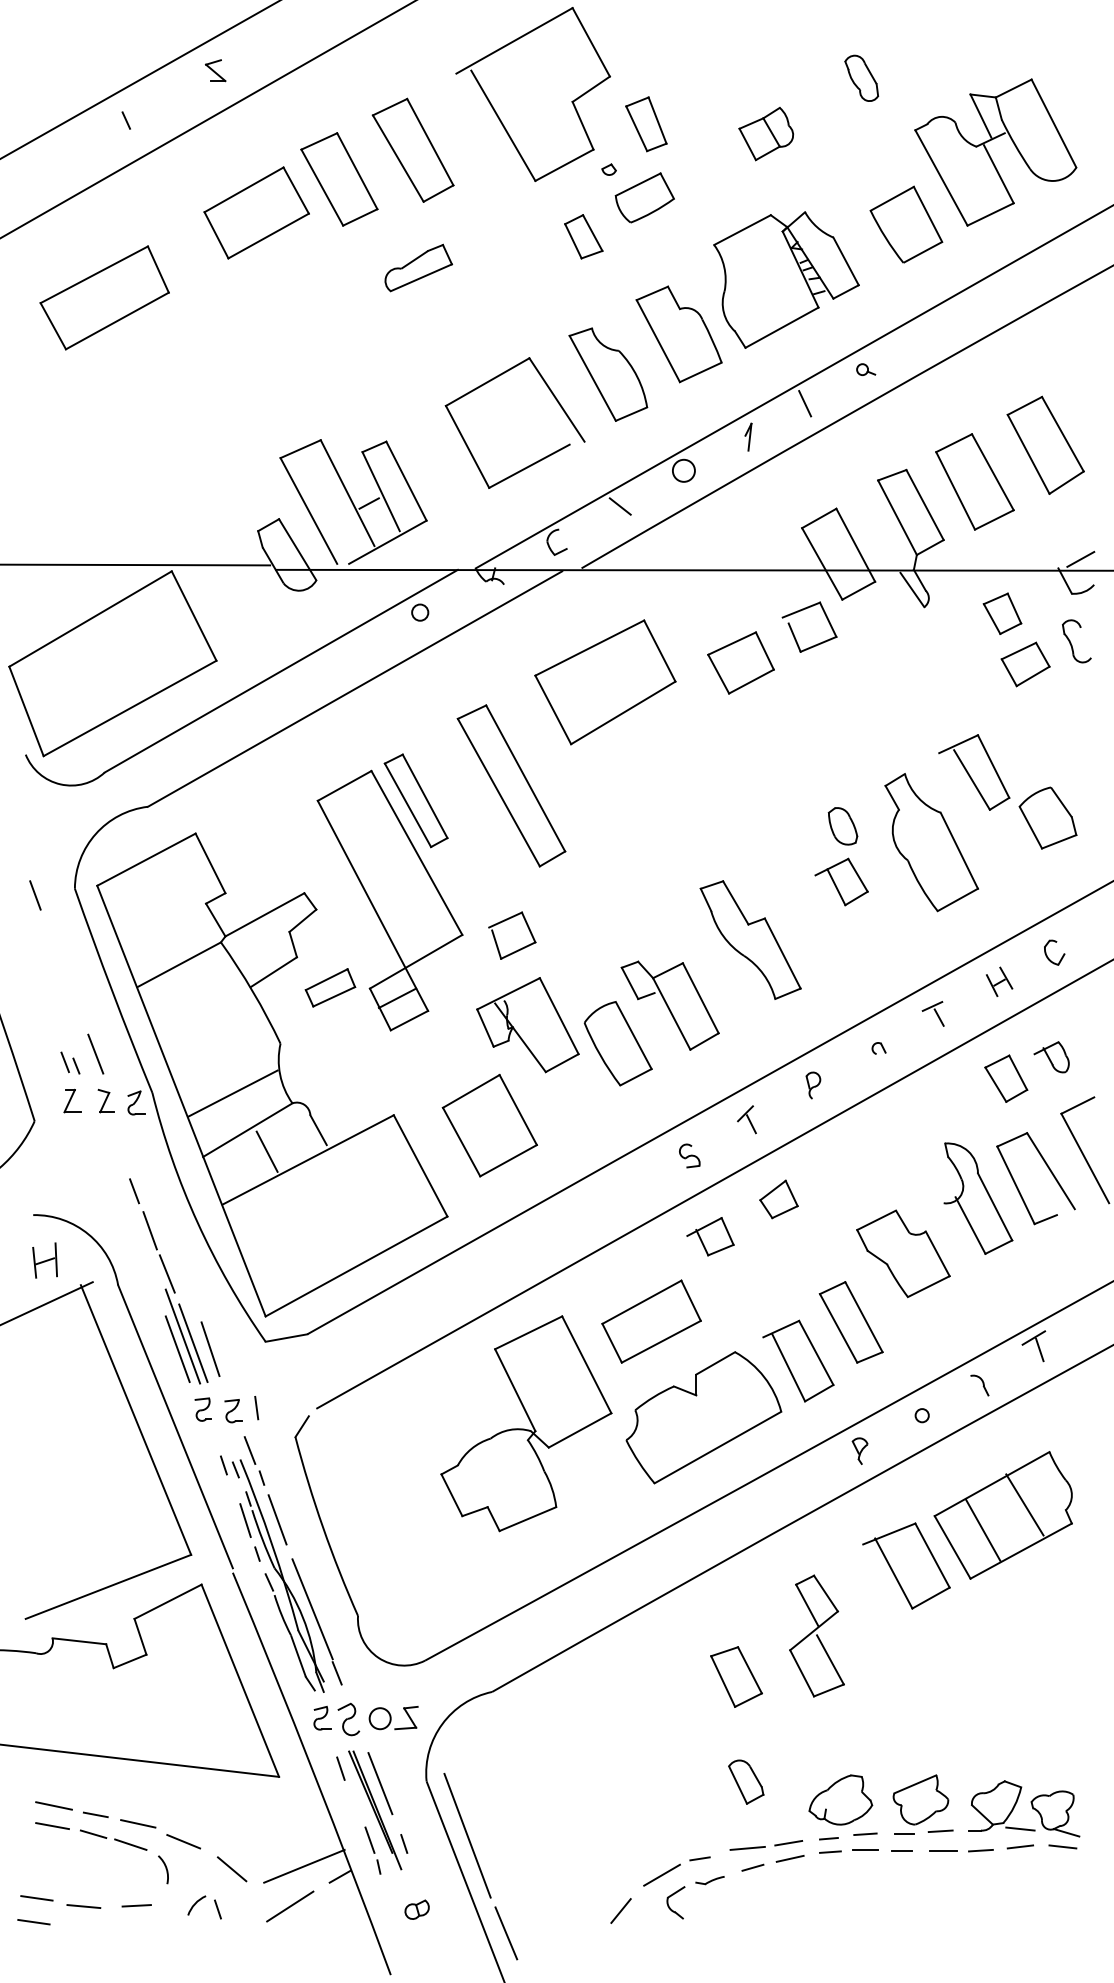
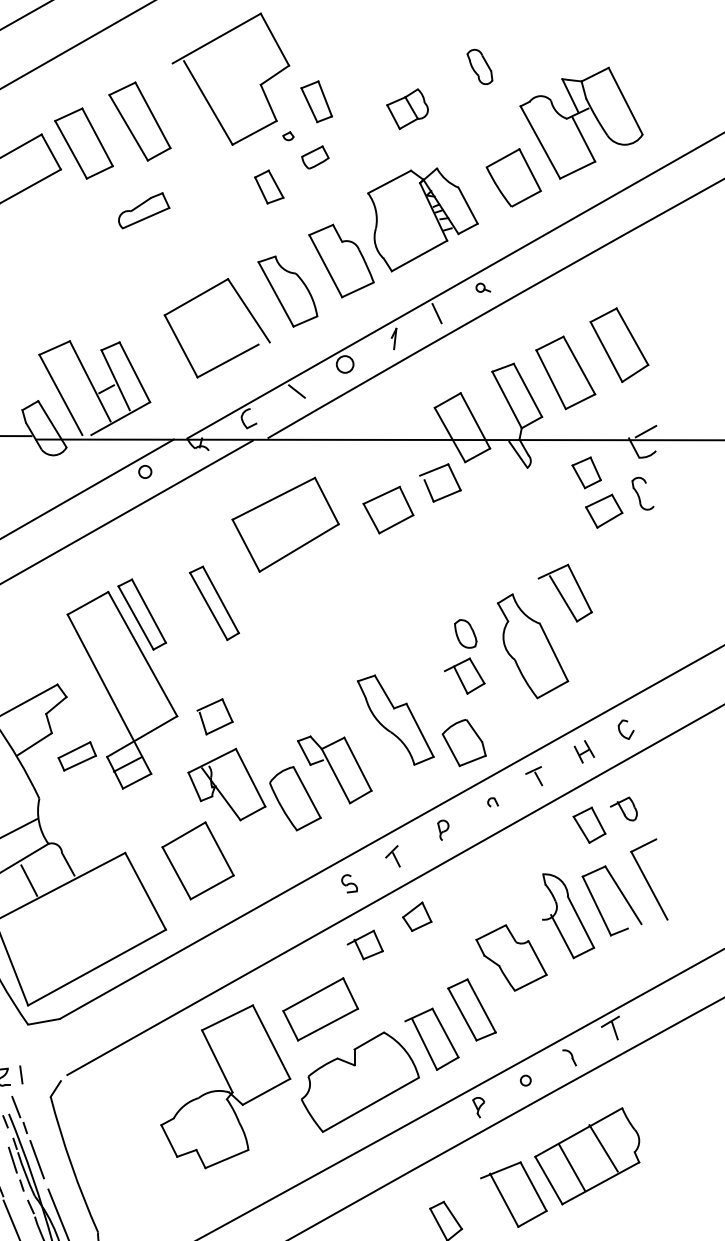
part: (644, 197) -> (315, 157), size x0.6
part: (511, 785) -> (214, 602), size x0.6
part: (1047, 817) -> (463, 742), moved

